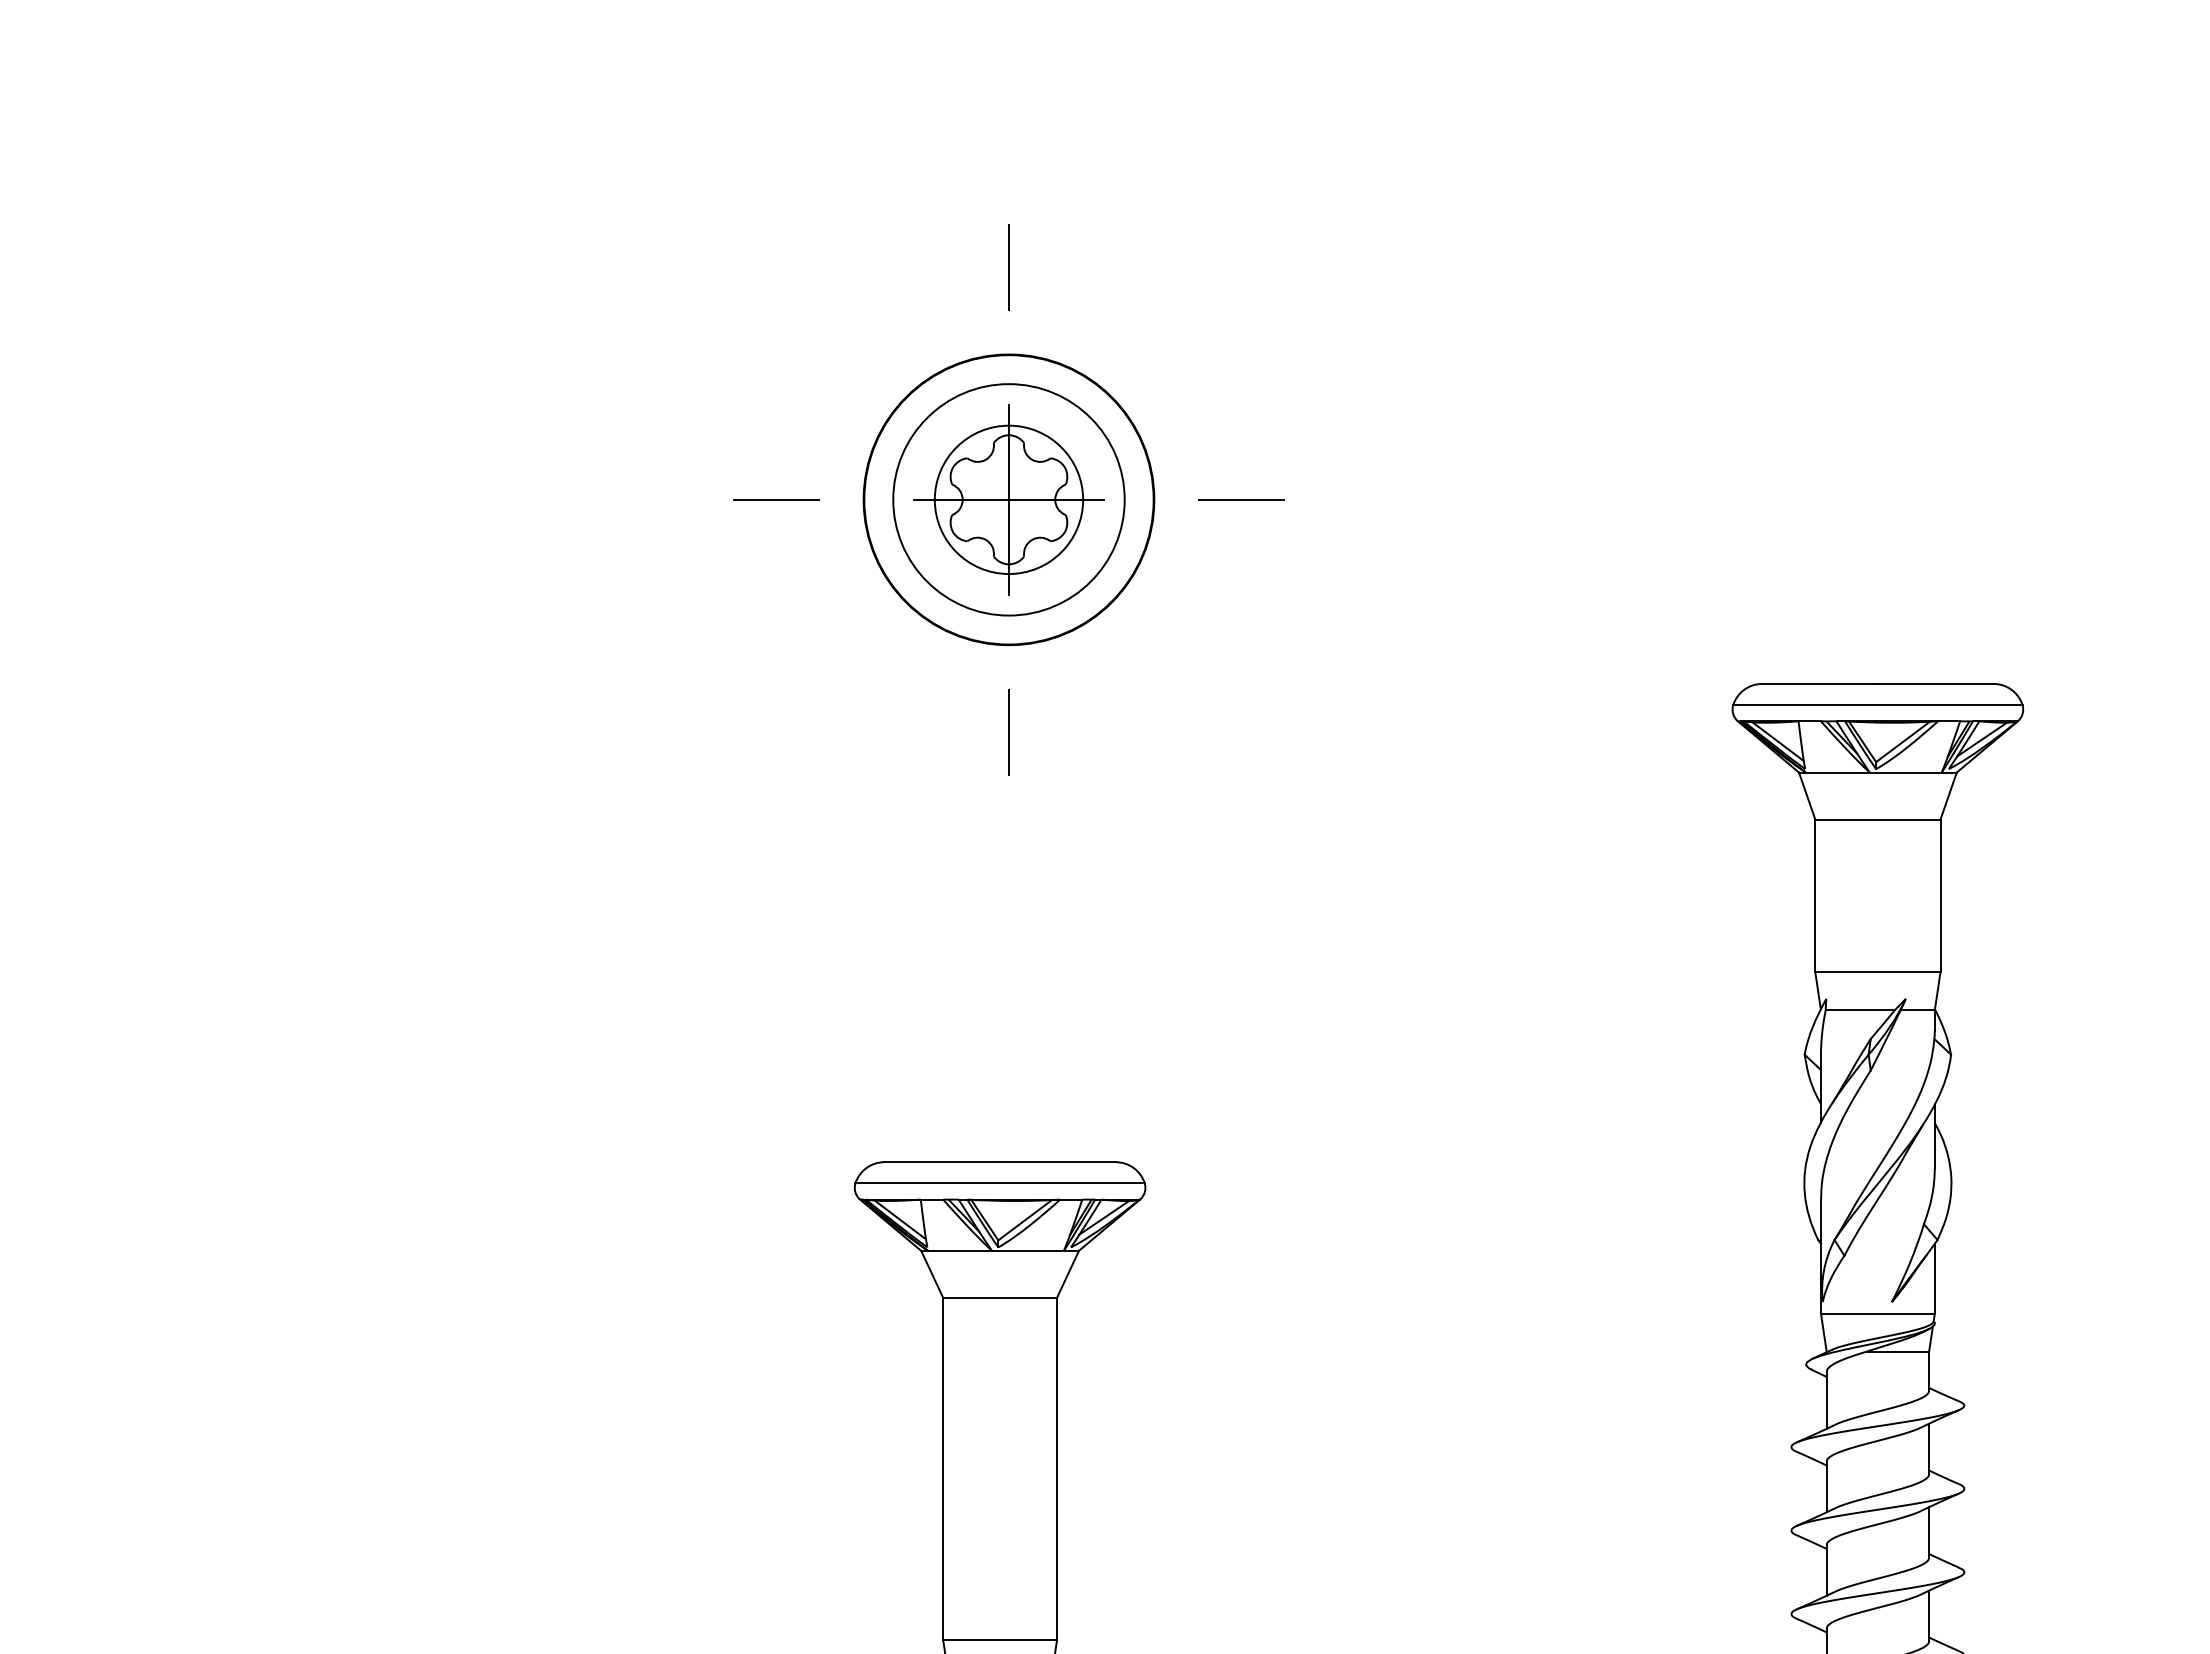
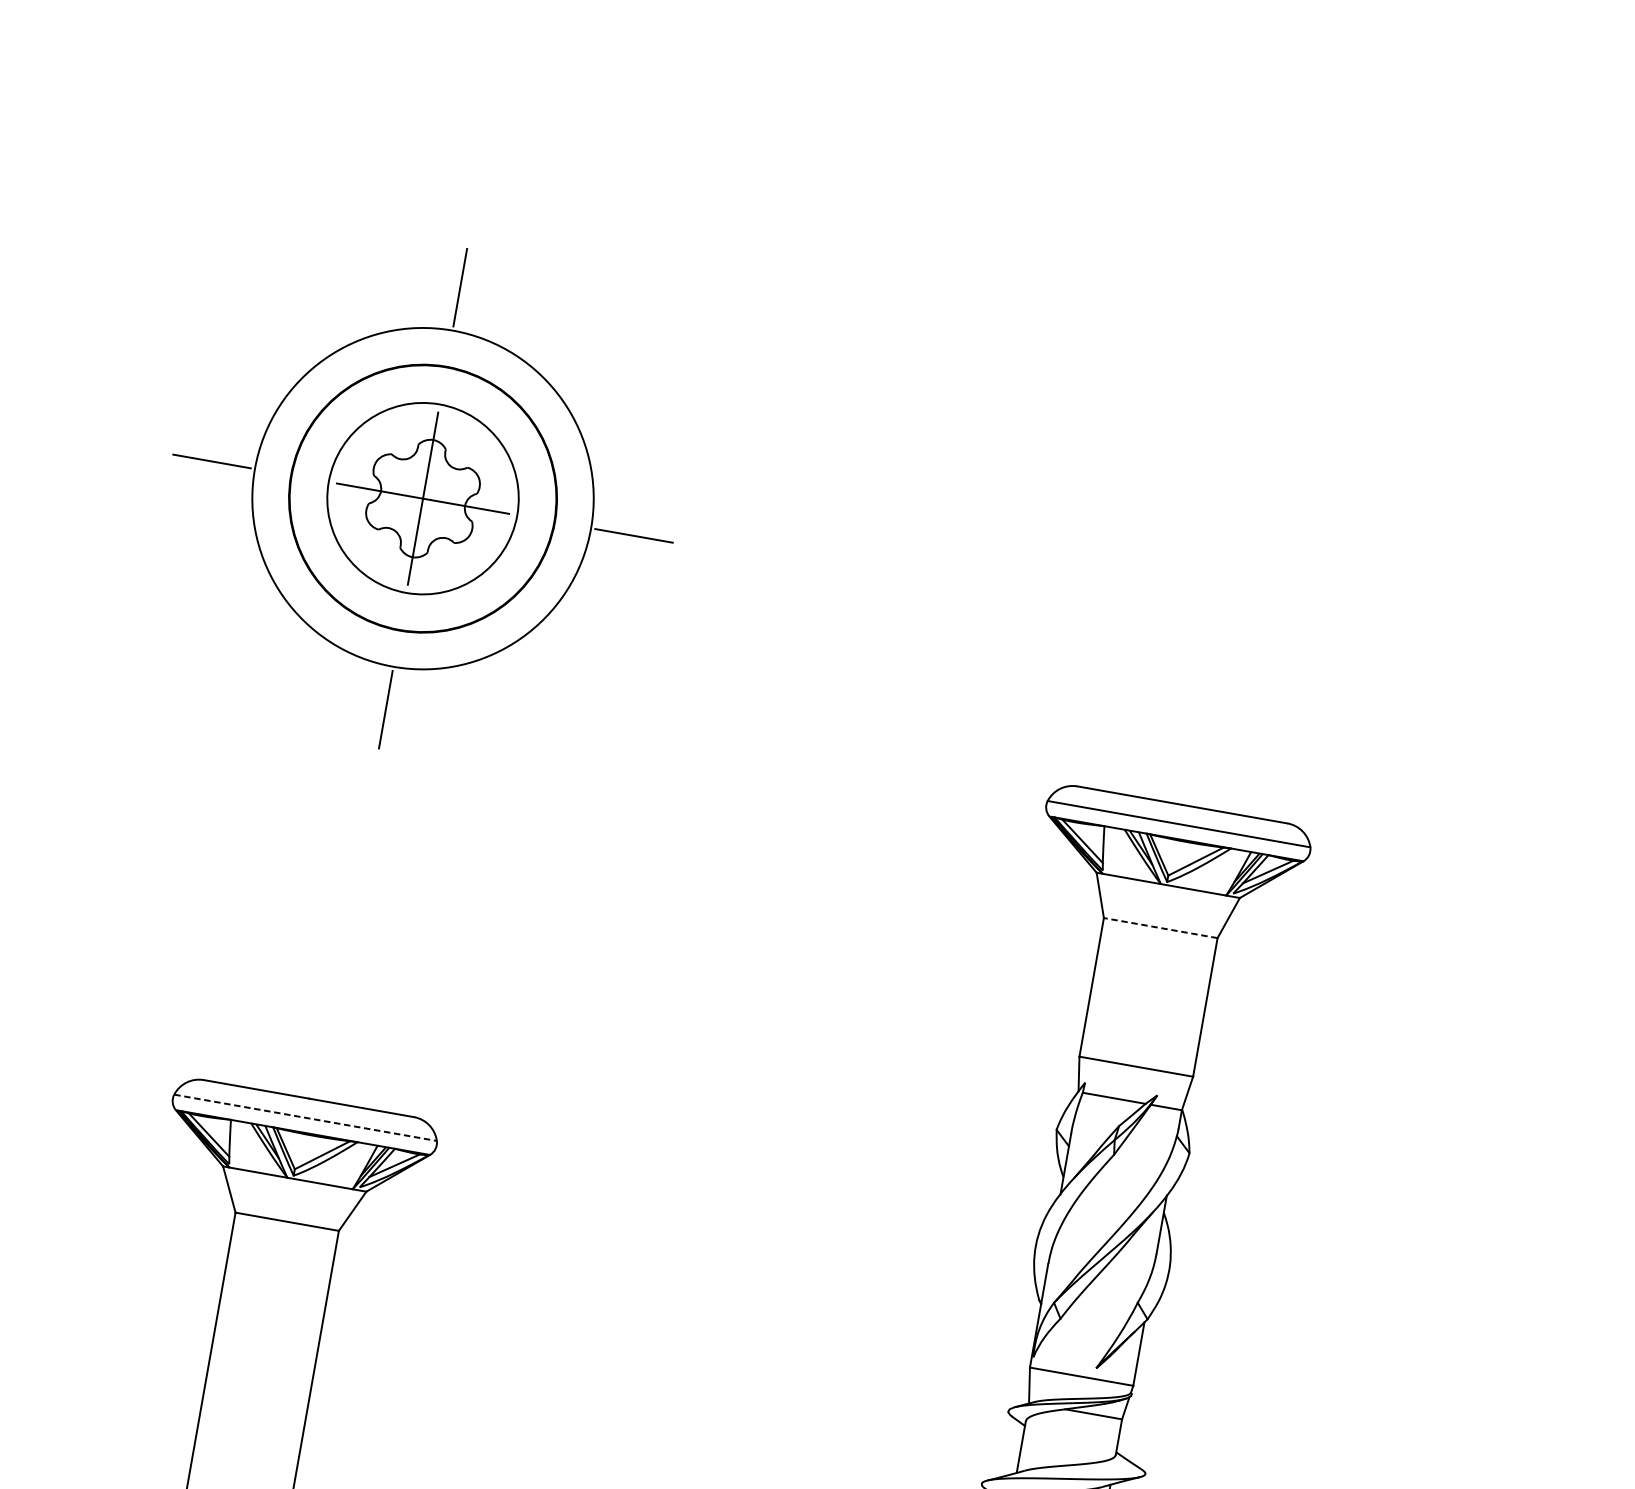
circle: (1008, 499) -> (422, 498), size x1.4
circle: (1008, 499) -> (422, 498), size x1.6
line: (1877, 819) -> (1160, 927), solid -> dashed
line: (1000, 1183) -> (305, 1118), solid -> dashed

